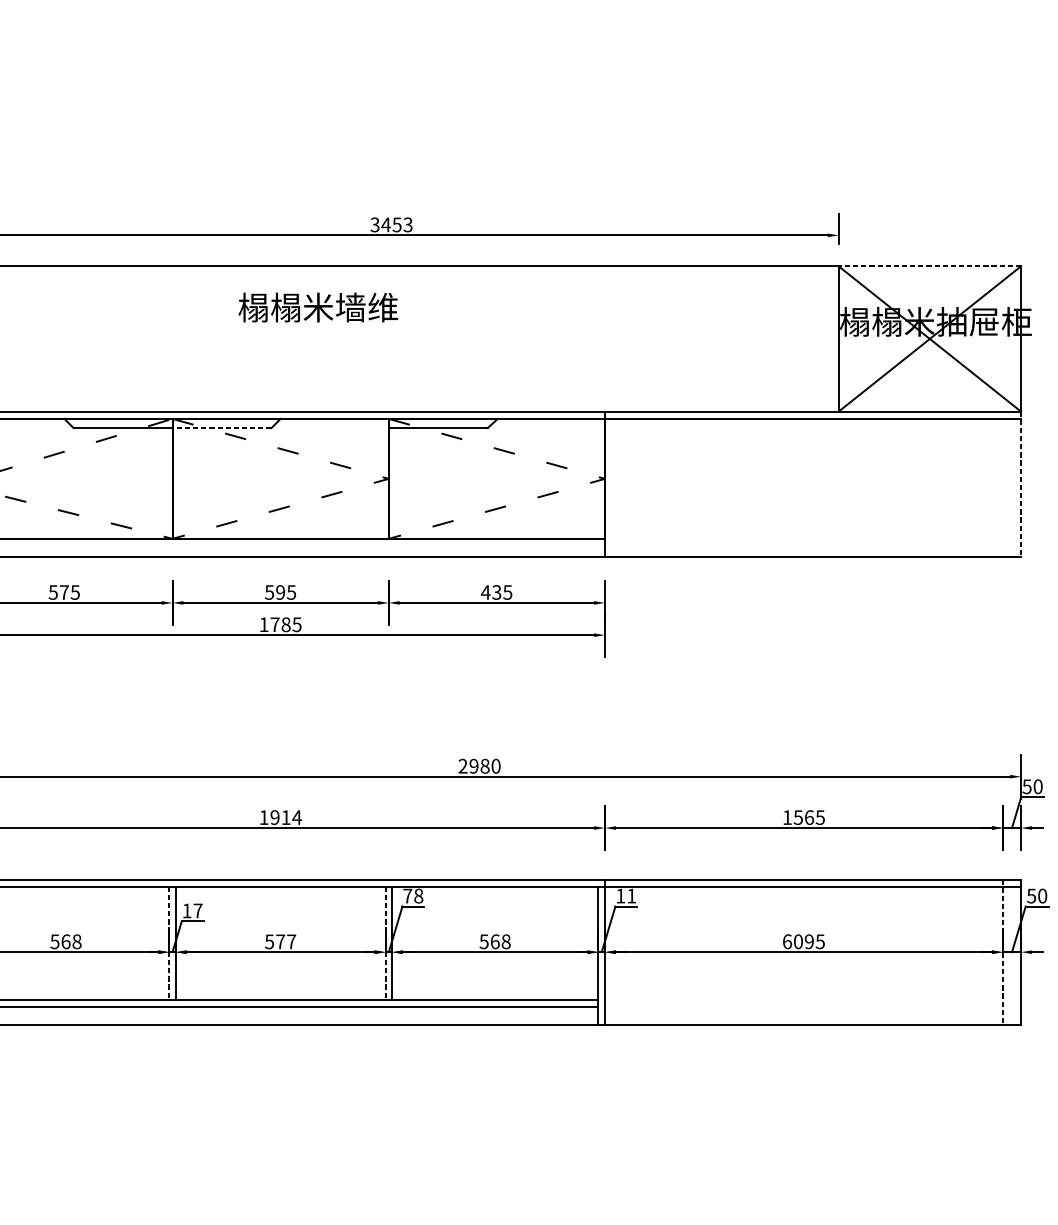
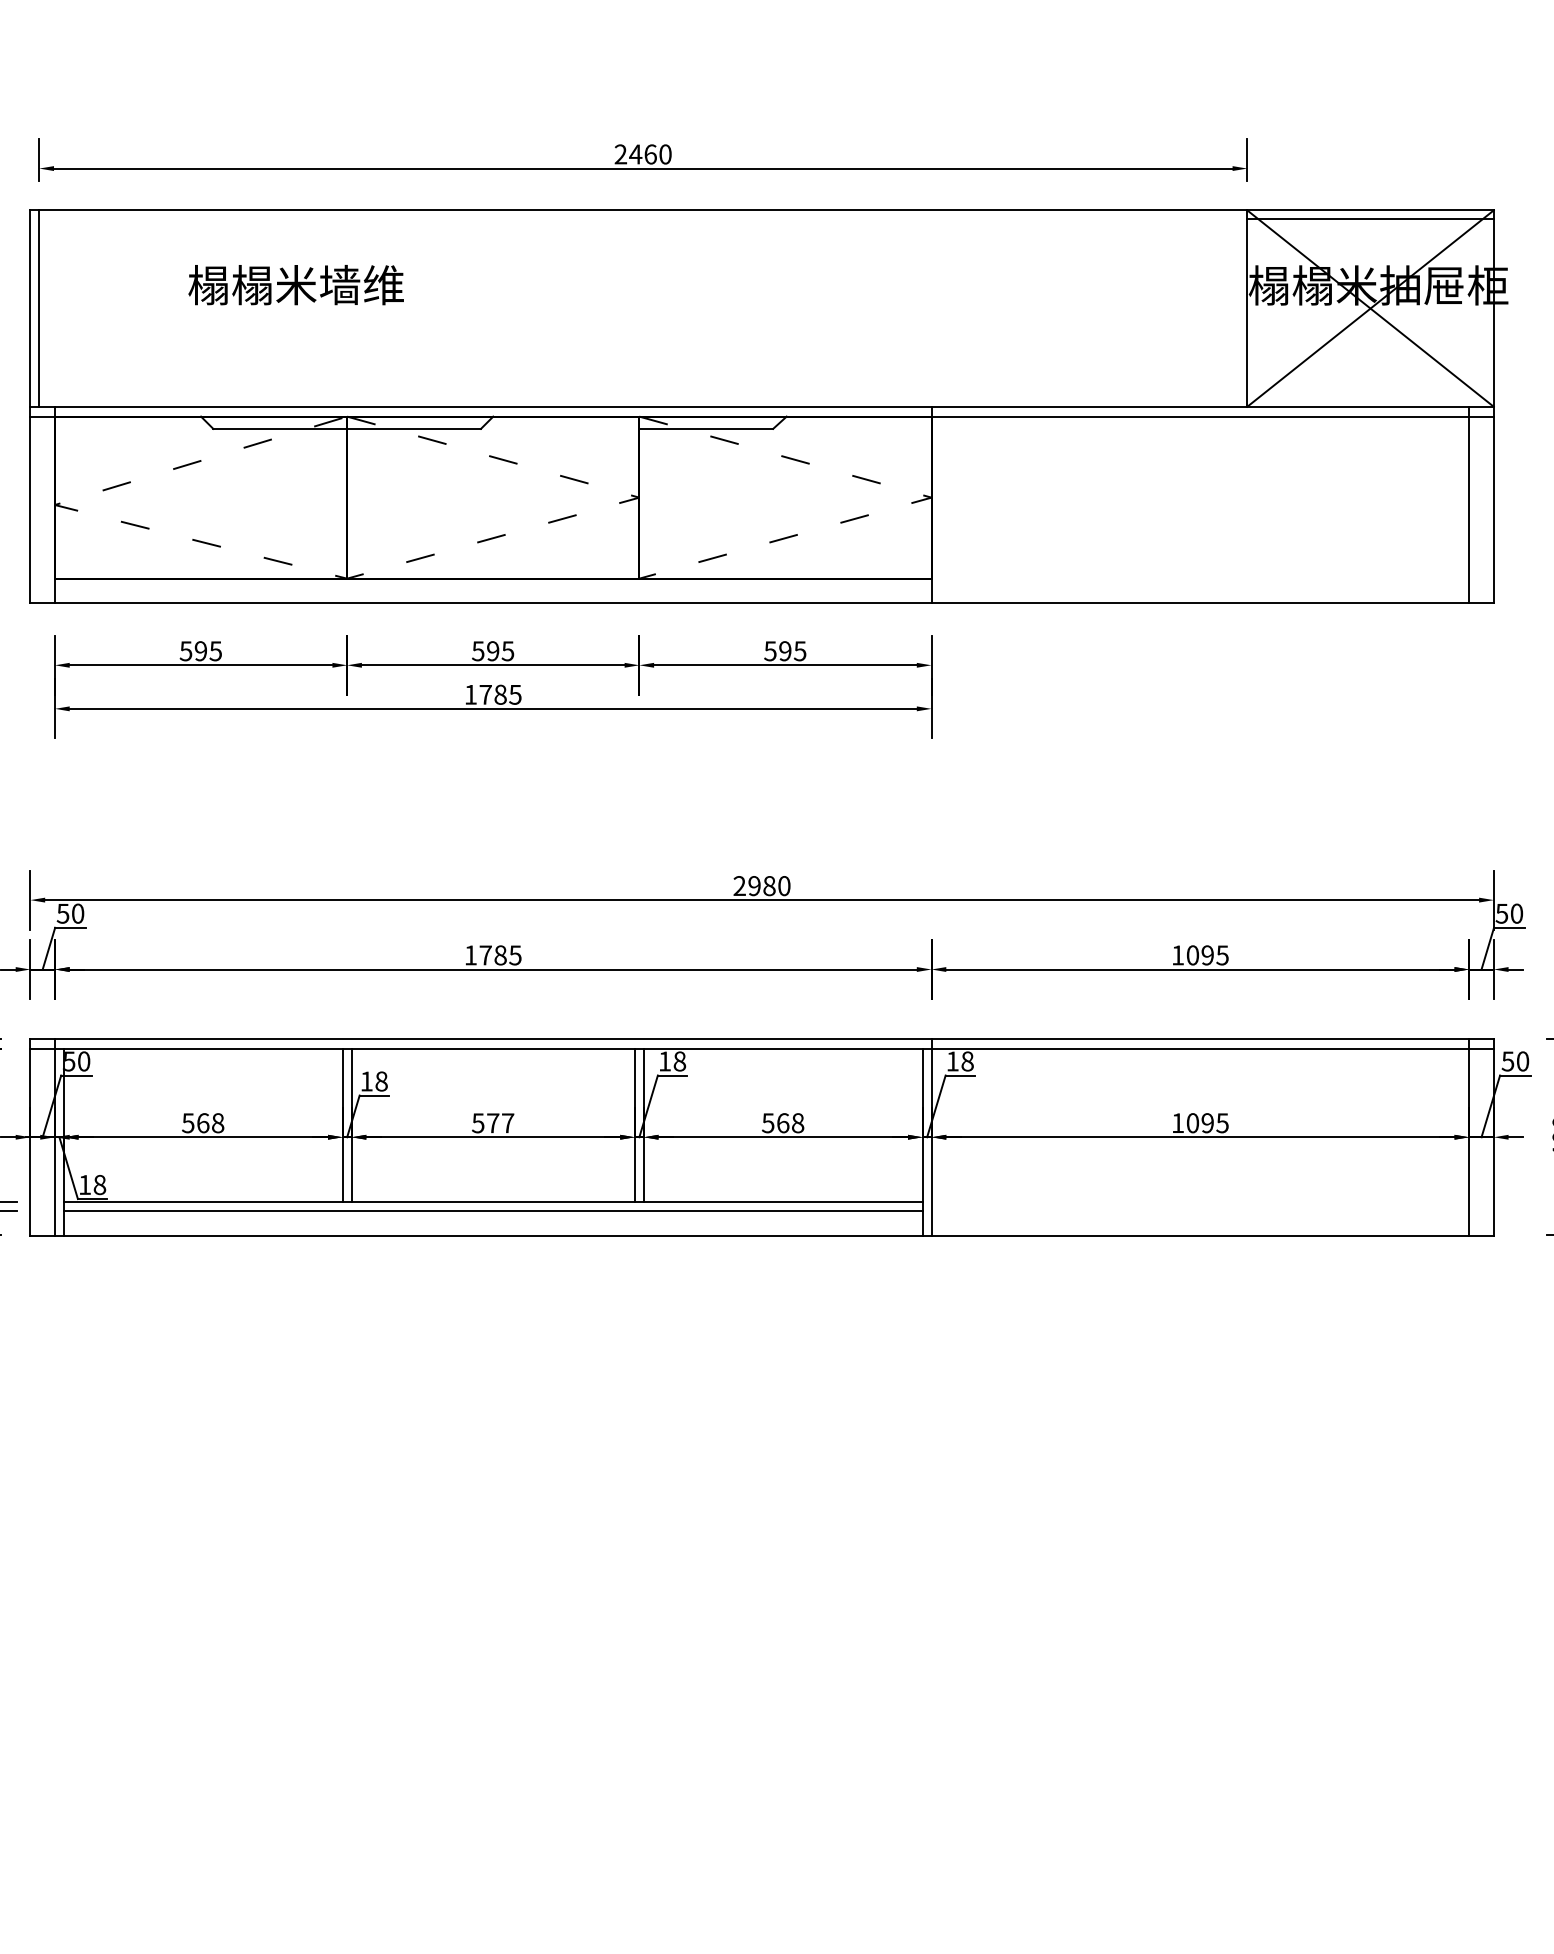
text: (391, 224) -> (642, 154), 3453 -> 2460
line: (929, 266) -> (1370, 210), dashed -> solid
line: (929, 273) -> (1370, 219), added
text: (317, 307) -> (295, 285), moved
line: (222, 427) -> (414, 428), dashed -> solid
line: (1003, 483) -> (1469, 504), added
line: (1020, 484) -> (1493, 505), dashed -> solid
text: (64, 592) -> (200, 651), 575 -> 595
text: (491, 592) -> (777, 651), 435 -> 595
text: (286, 817) -> (500, 955), 1914 -> 1785
text: (804, 817) -> (1200, 955), 1565 -> 1095
text: (408, 896) -> (665, 1061), 78 -> 18
text: (631, 896) -> (967, 1061), 11 -> 18
text: (197, 910) -> (381, 1081), 17 -> 18
text: (787, 941) -> (1178, 1123), 6095 -> 1095
line: (169, 943) -> (342, 1125), dashed -> solid
line: (385, 943) -> (634, 1125), dashed -> solid
line: (1003, 952) -> (1469, 1137), dashed -> solid

